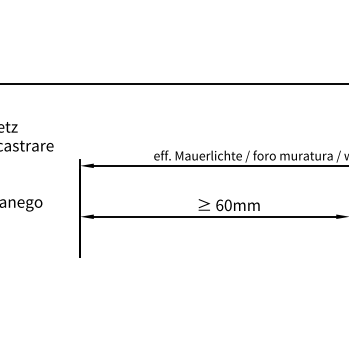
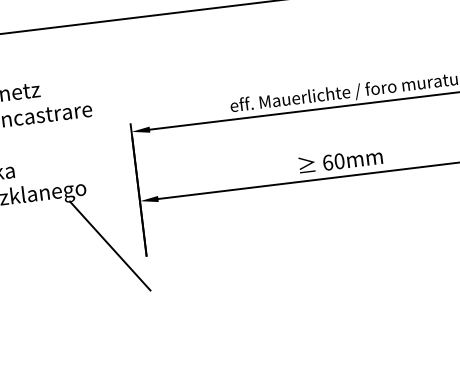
line: (54, 246) -> (109, 245), added

